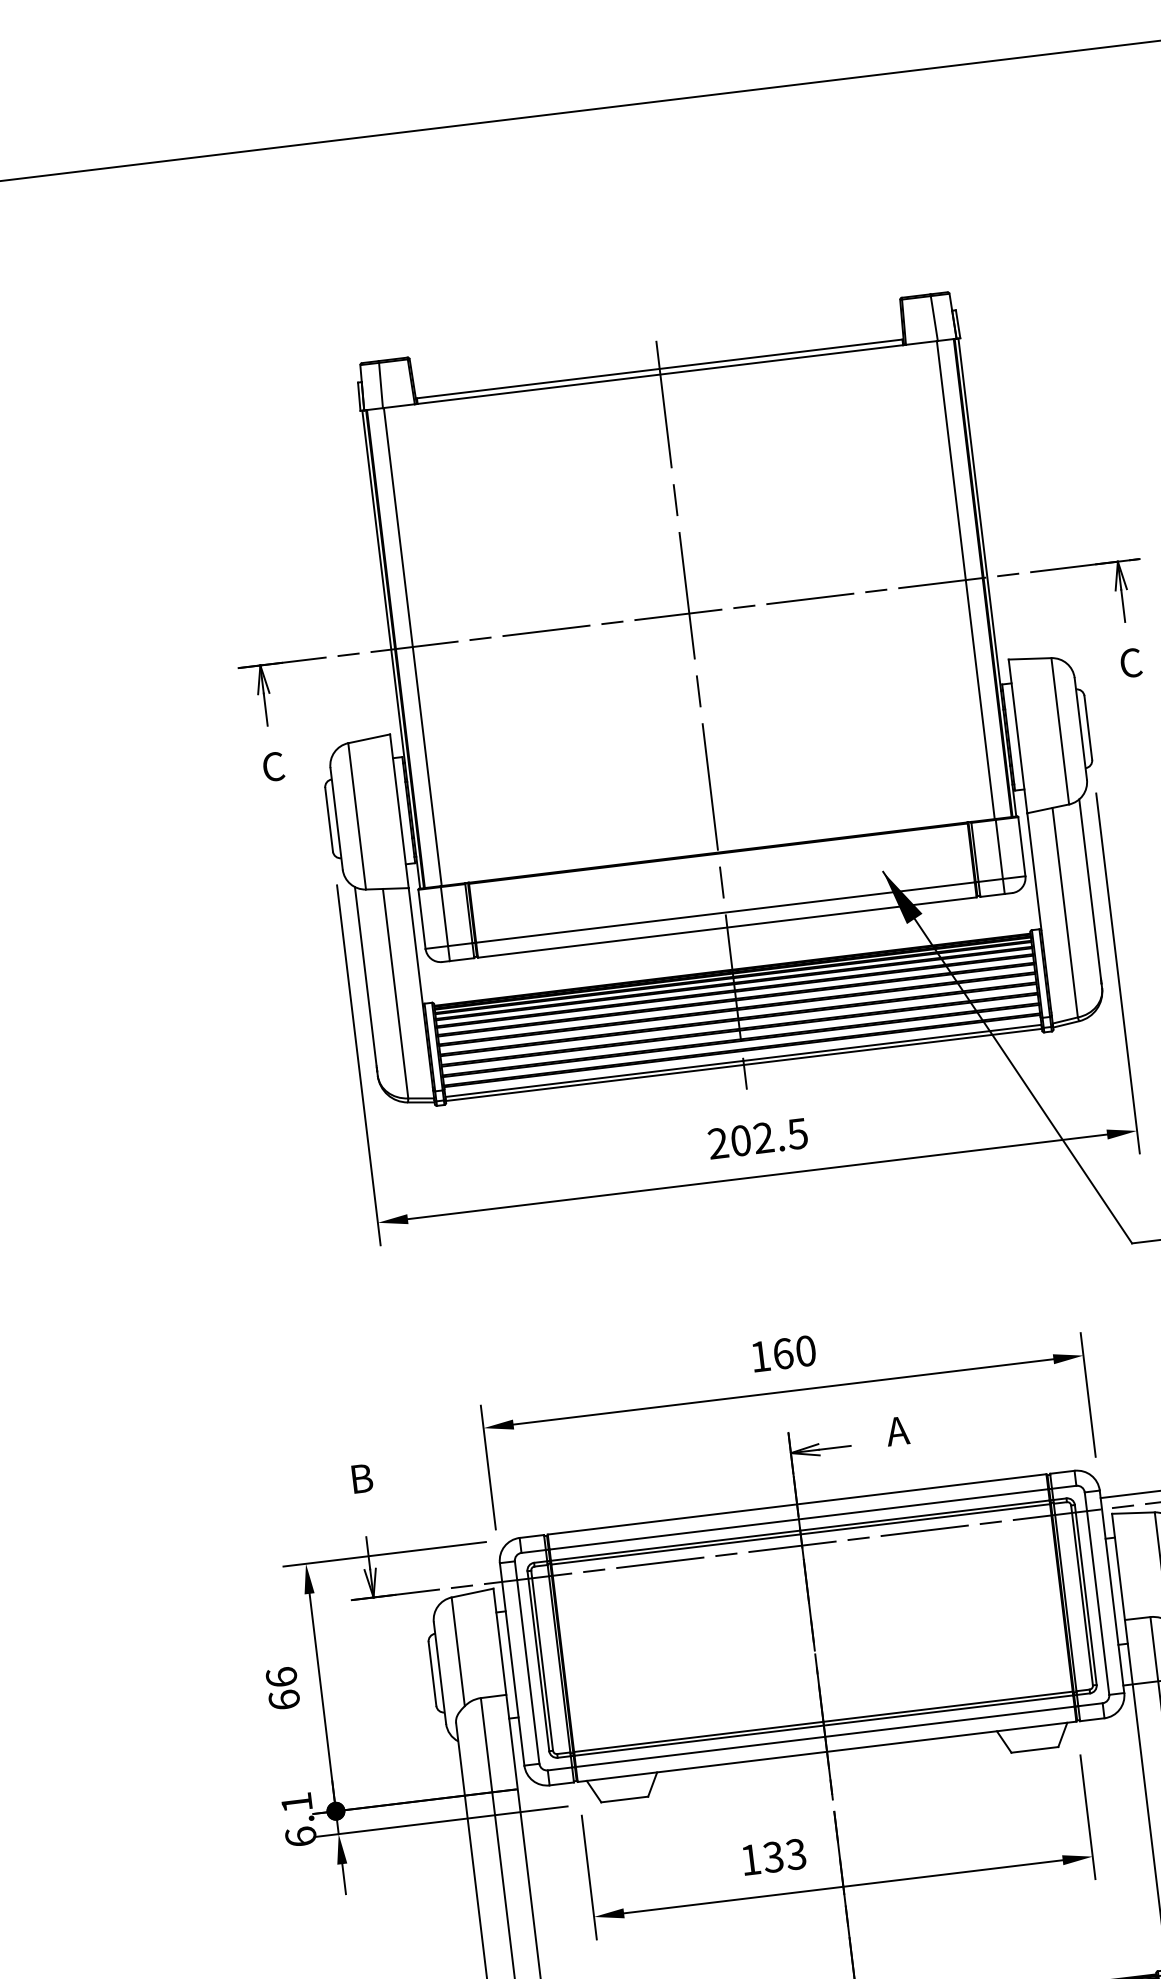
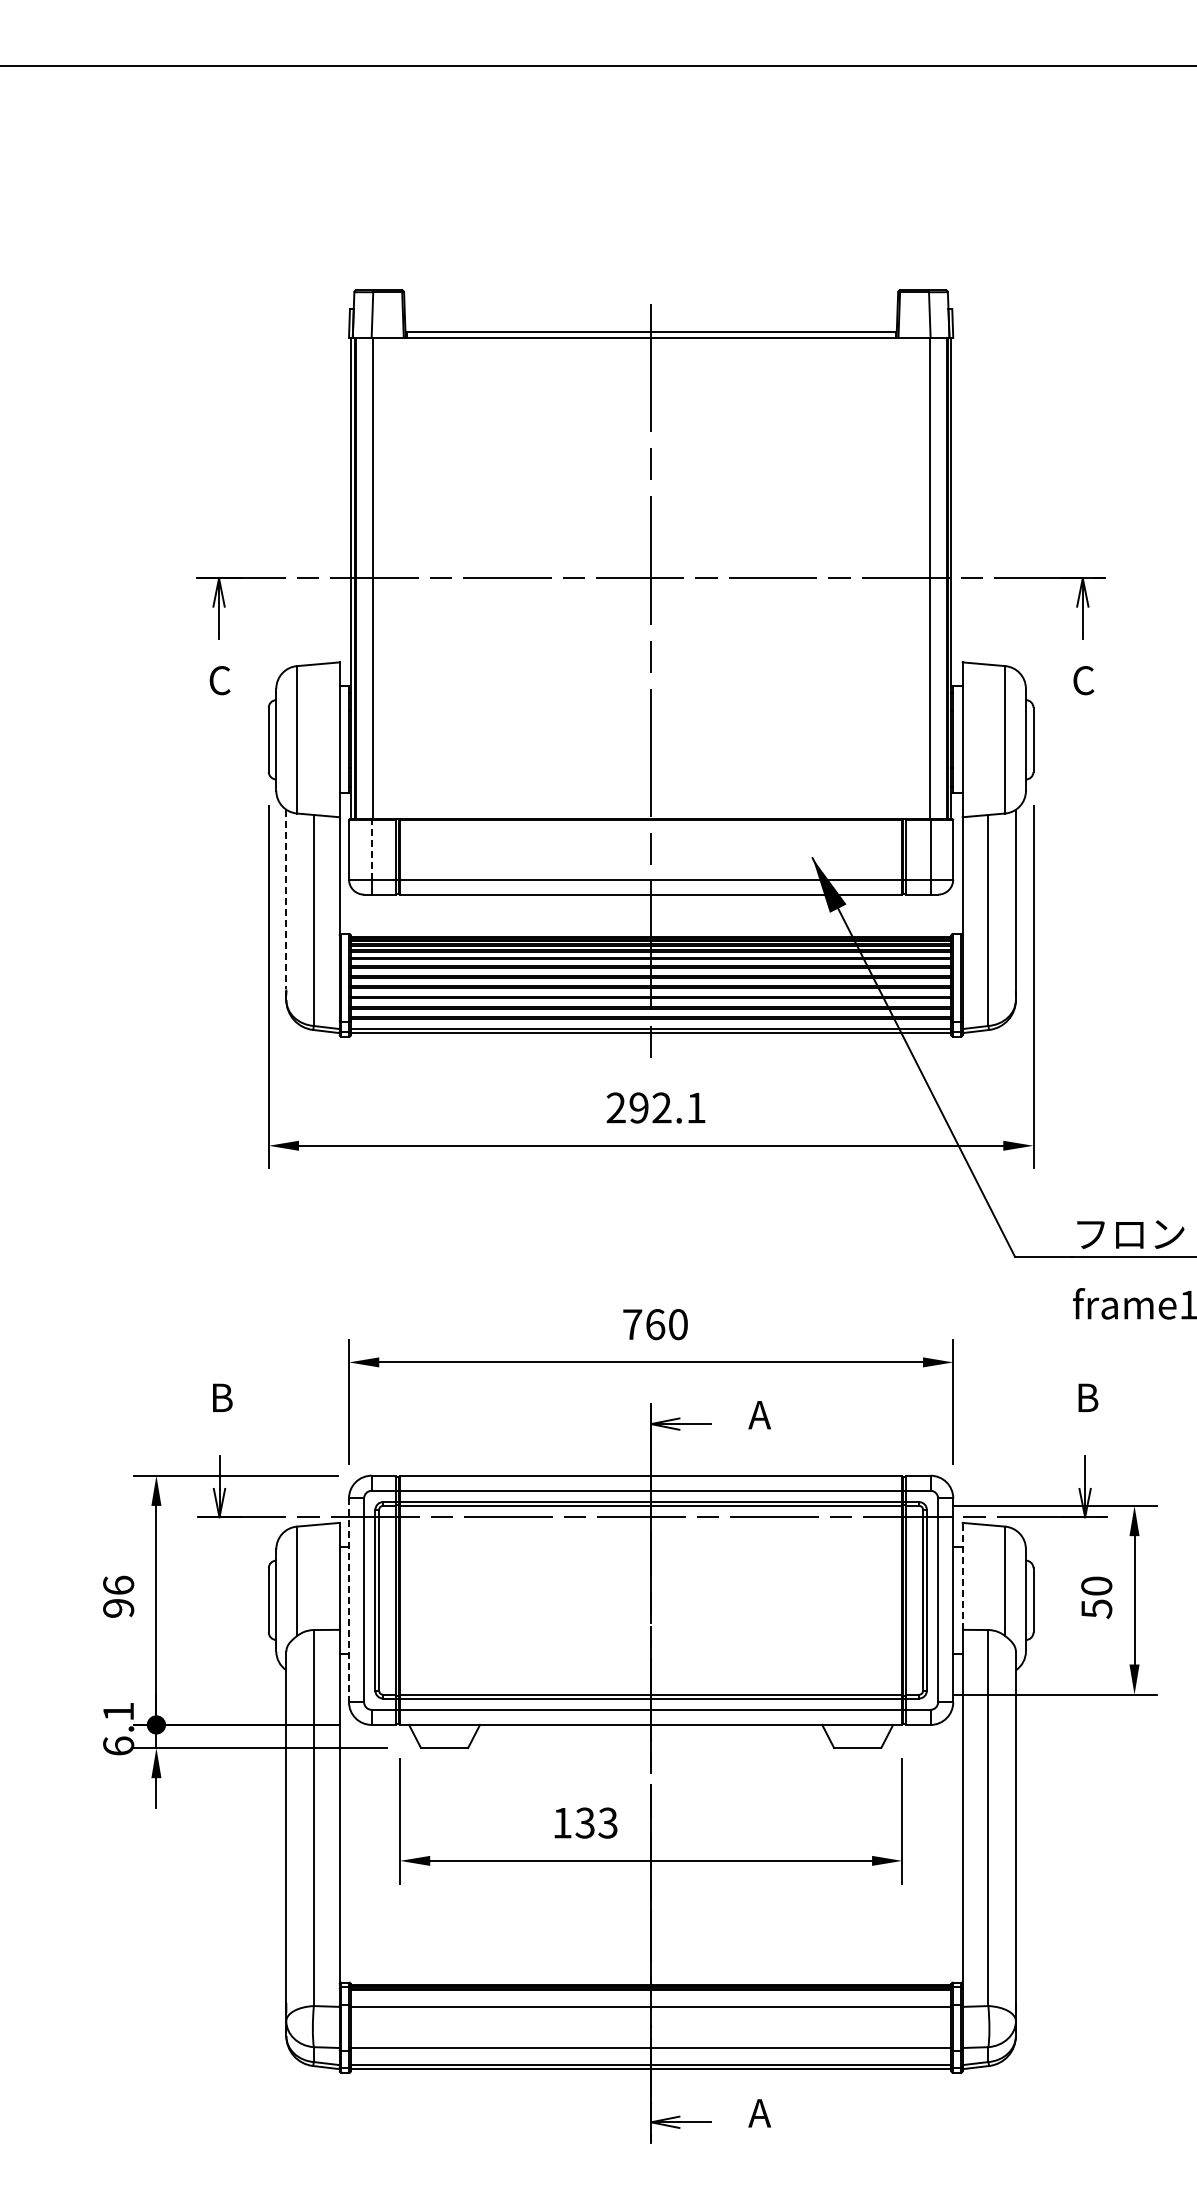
line: (444, 916) -> (371, 849), solid -> dashed
line: (365, 976) -> (286, 899), solid -> dashed
text: (769, 1136) -> (667, 1107), 202.5 -> 292.1
text: (760, 1356) -> (632, 1324), 160 -> 760
line: (1118, 1566) -> (962, 1575), solid -> dashed
line: (512, 1664) -> (349, 1600), solid -> dashed
text: (284, 1699) -> (118, 1607), 66 -> 96

